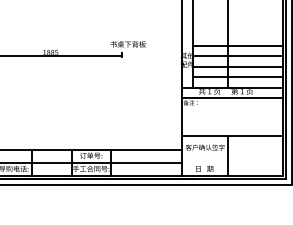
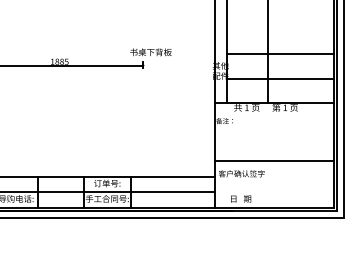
line: (238, 56) -> (280, 66), removed
line: (238, 76) -> (280, 90), removed
line: (232, 98) -> (273, 115), removed
line: (228, 155) -> (268, 183), removed

